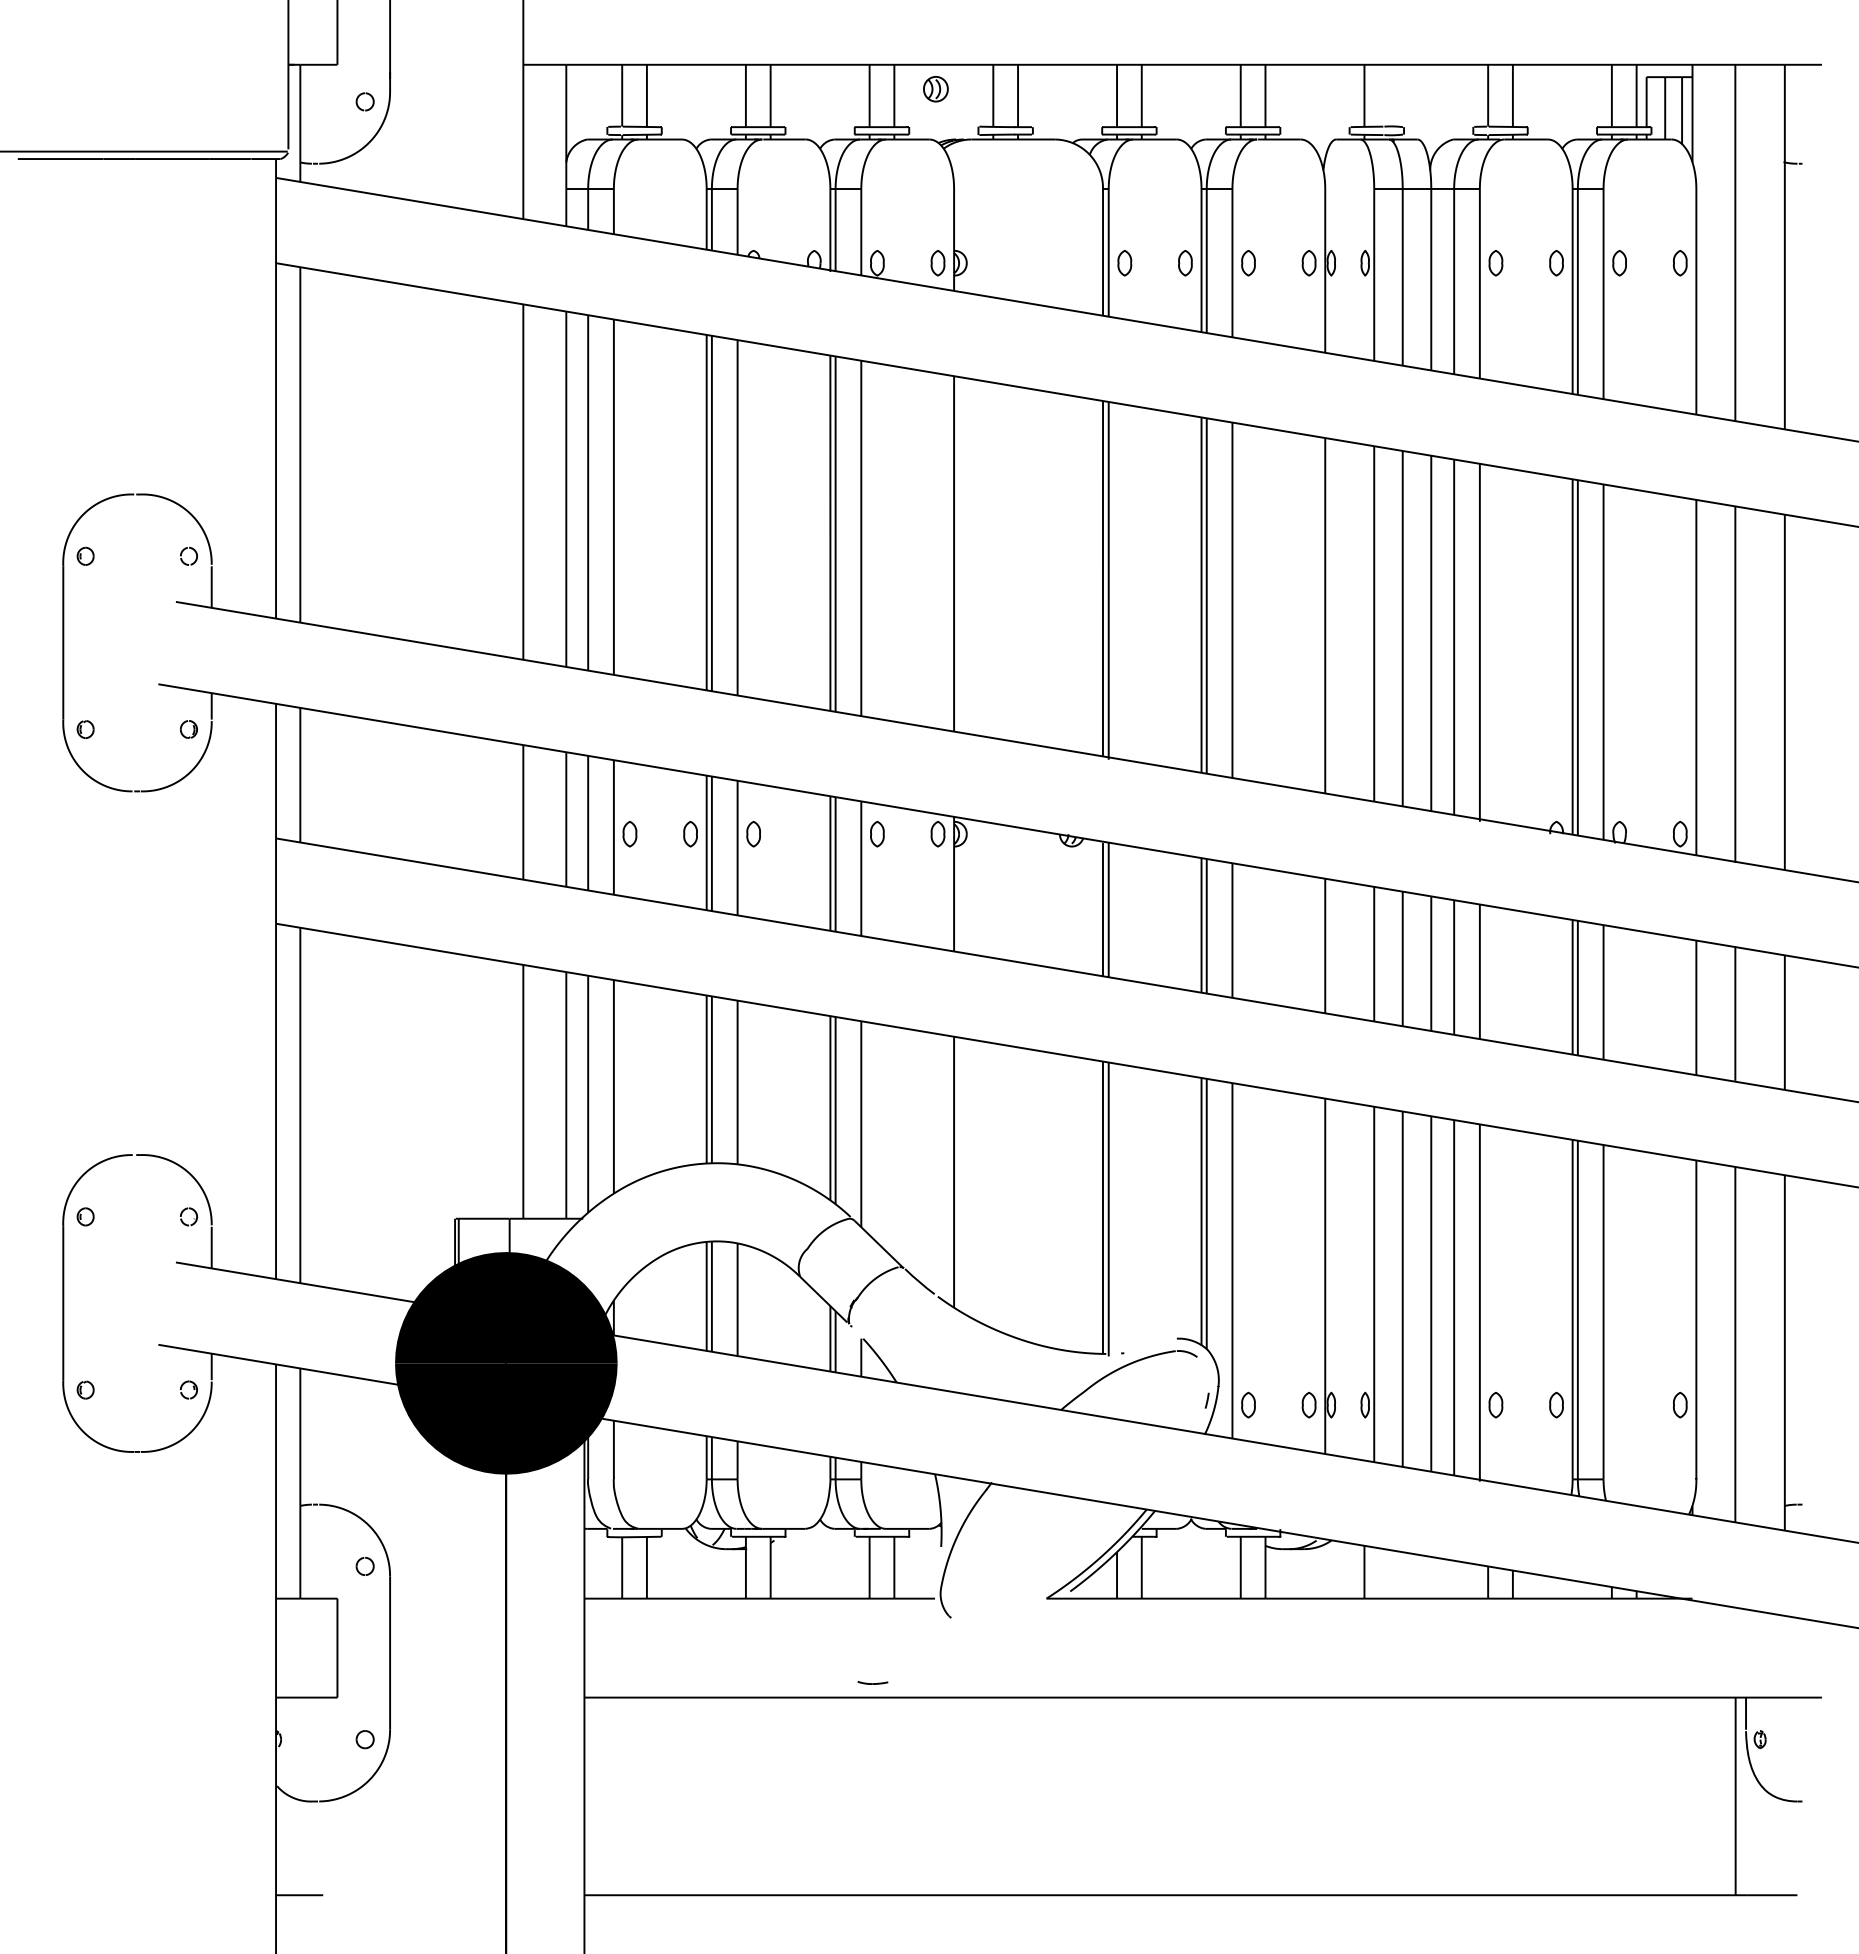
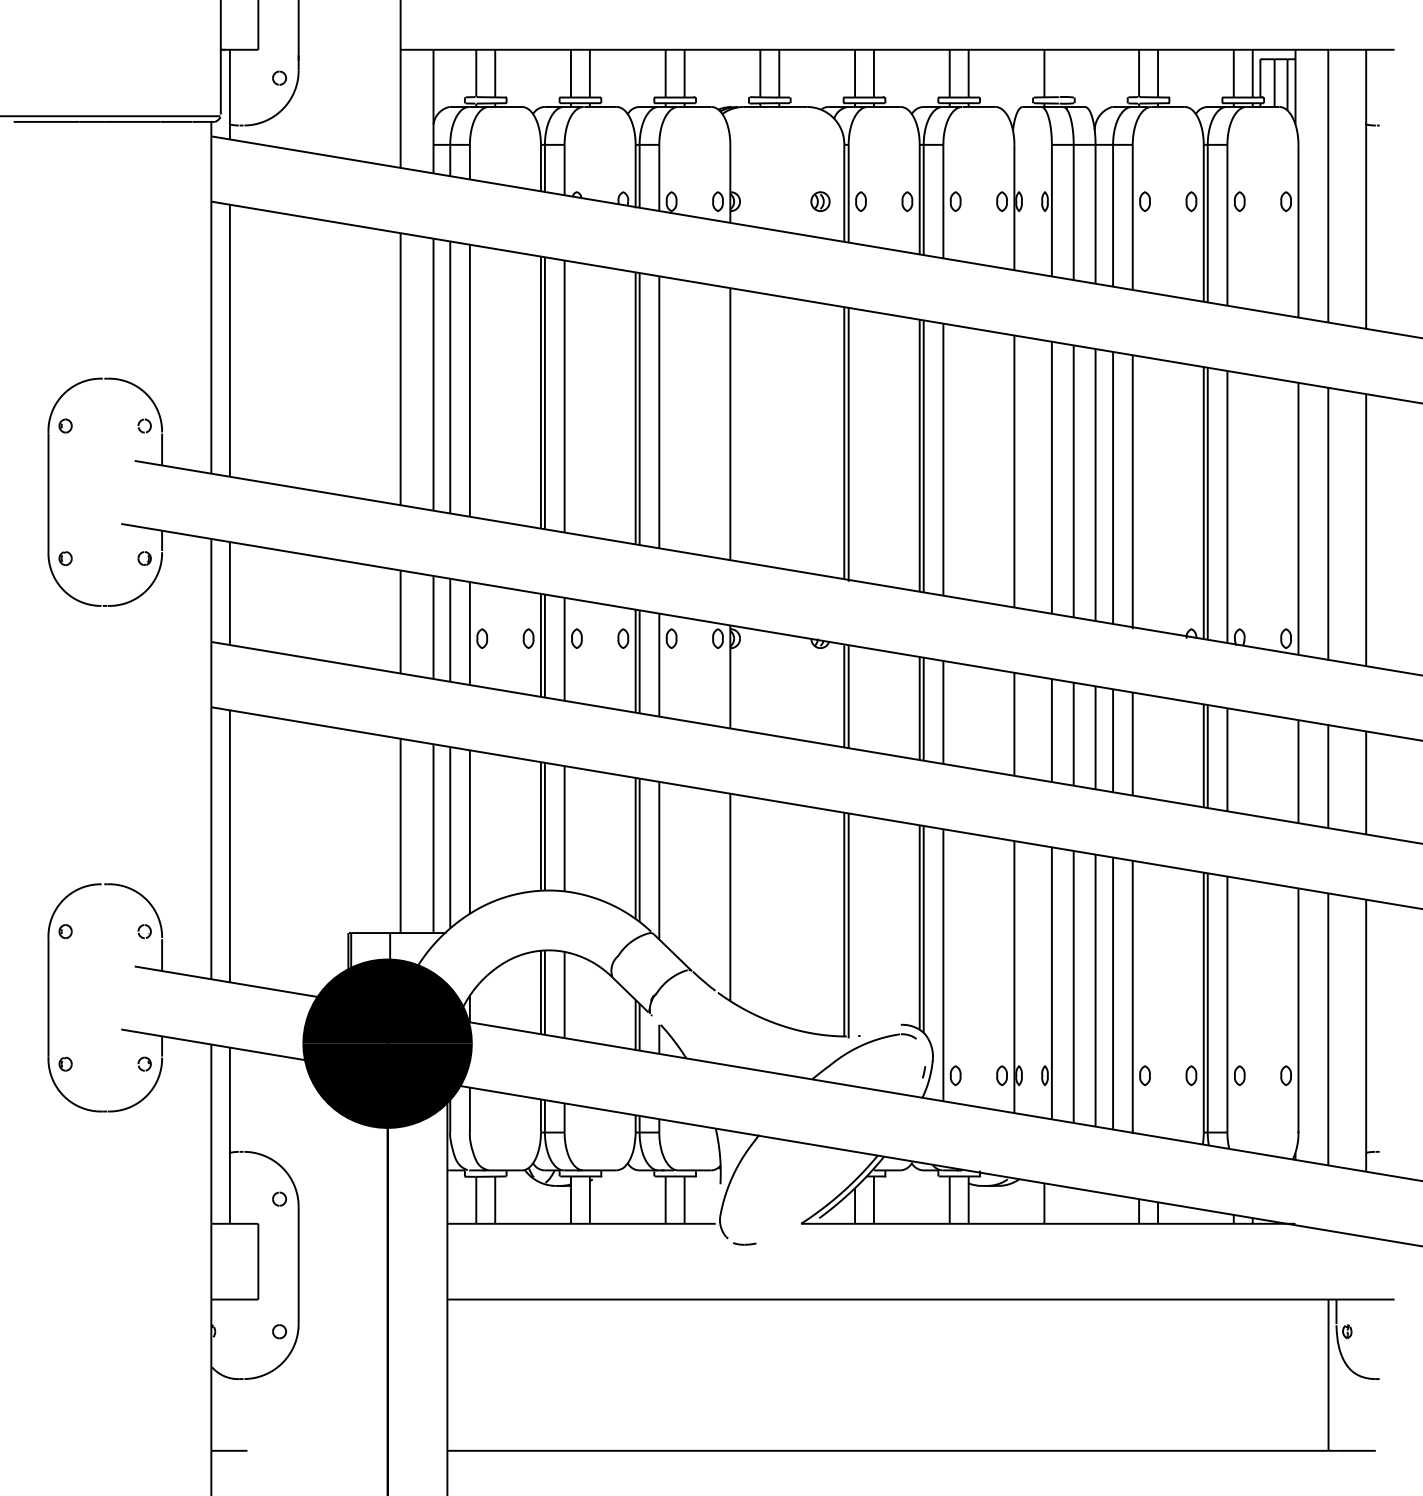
part: (935, 89) -> (820, 201), moved
part: (814, 834) -> (623, 638), added
part: (1619, 1404) -> (1239, 1075), added
part: (872, 1682) -> (744, 1243), moved

